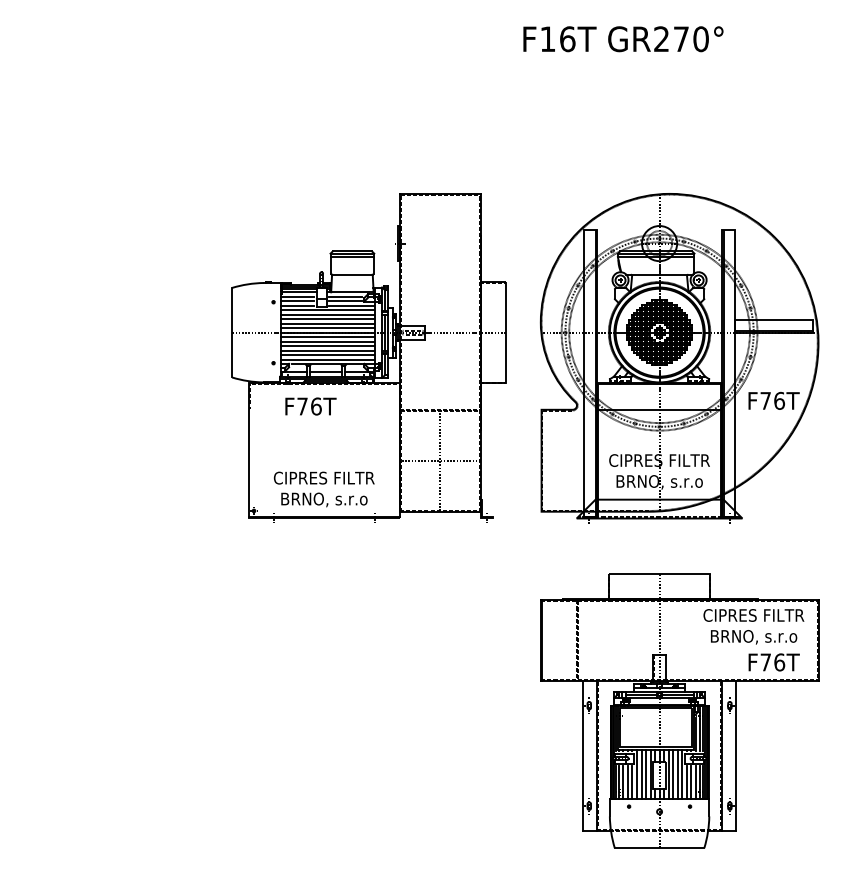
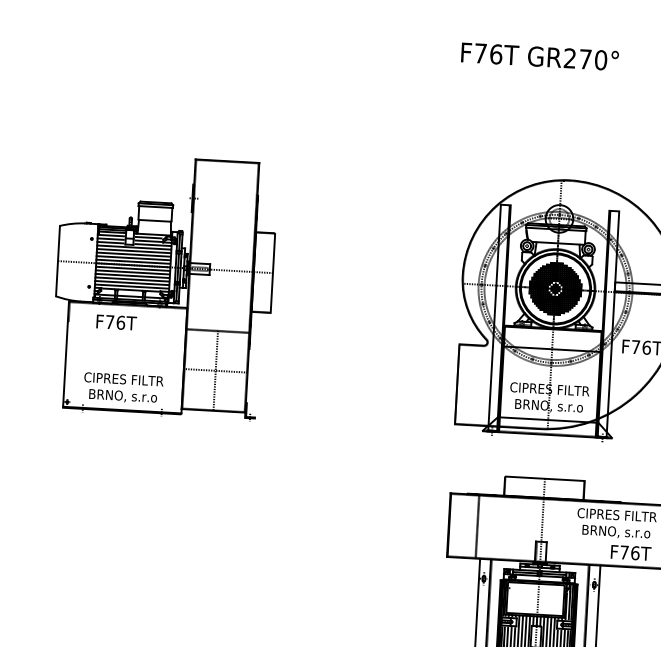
text: (547, 38) -> (480, 52), F16T -> F76T
part: (368, 357) -> (164, 286), moved

